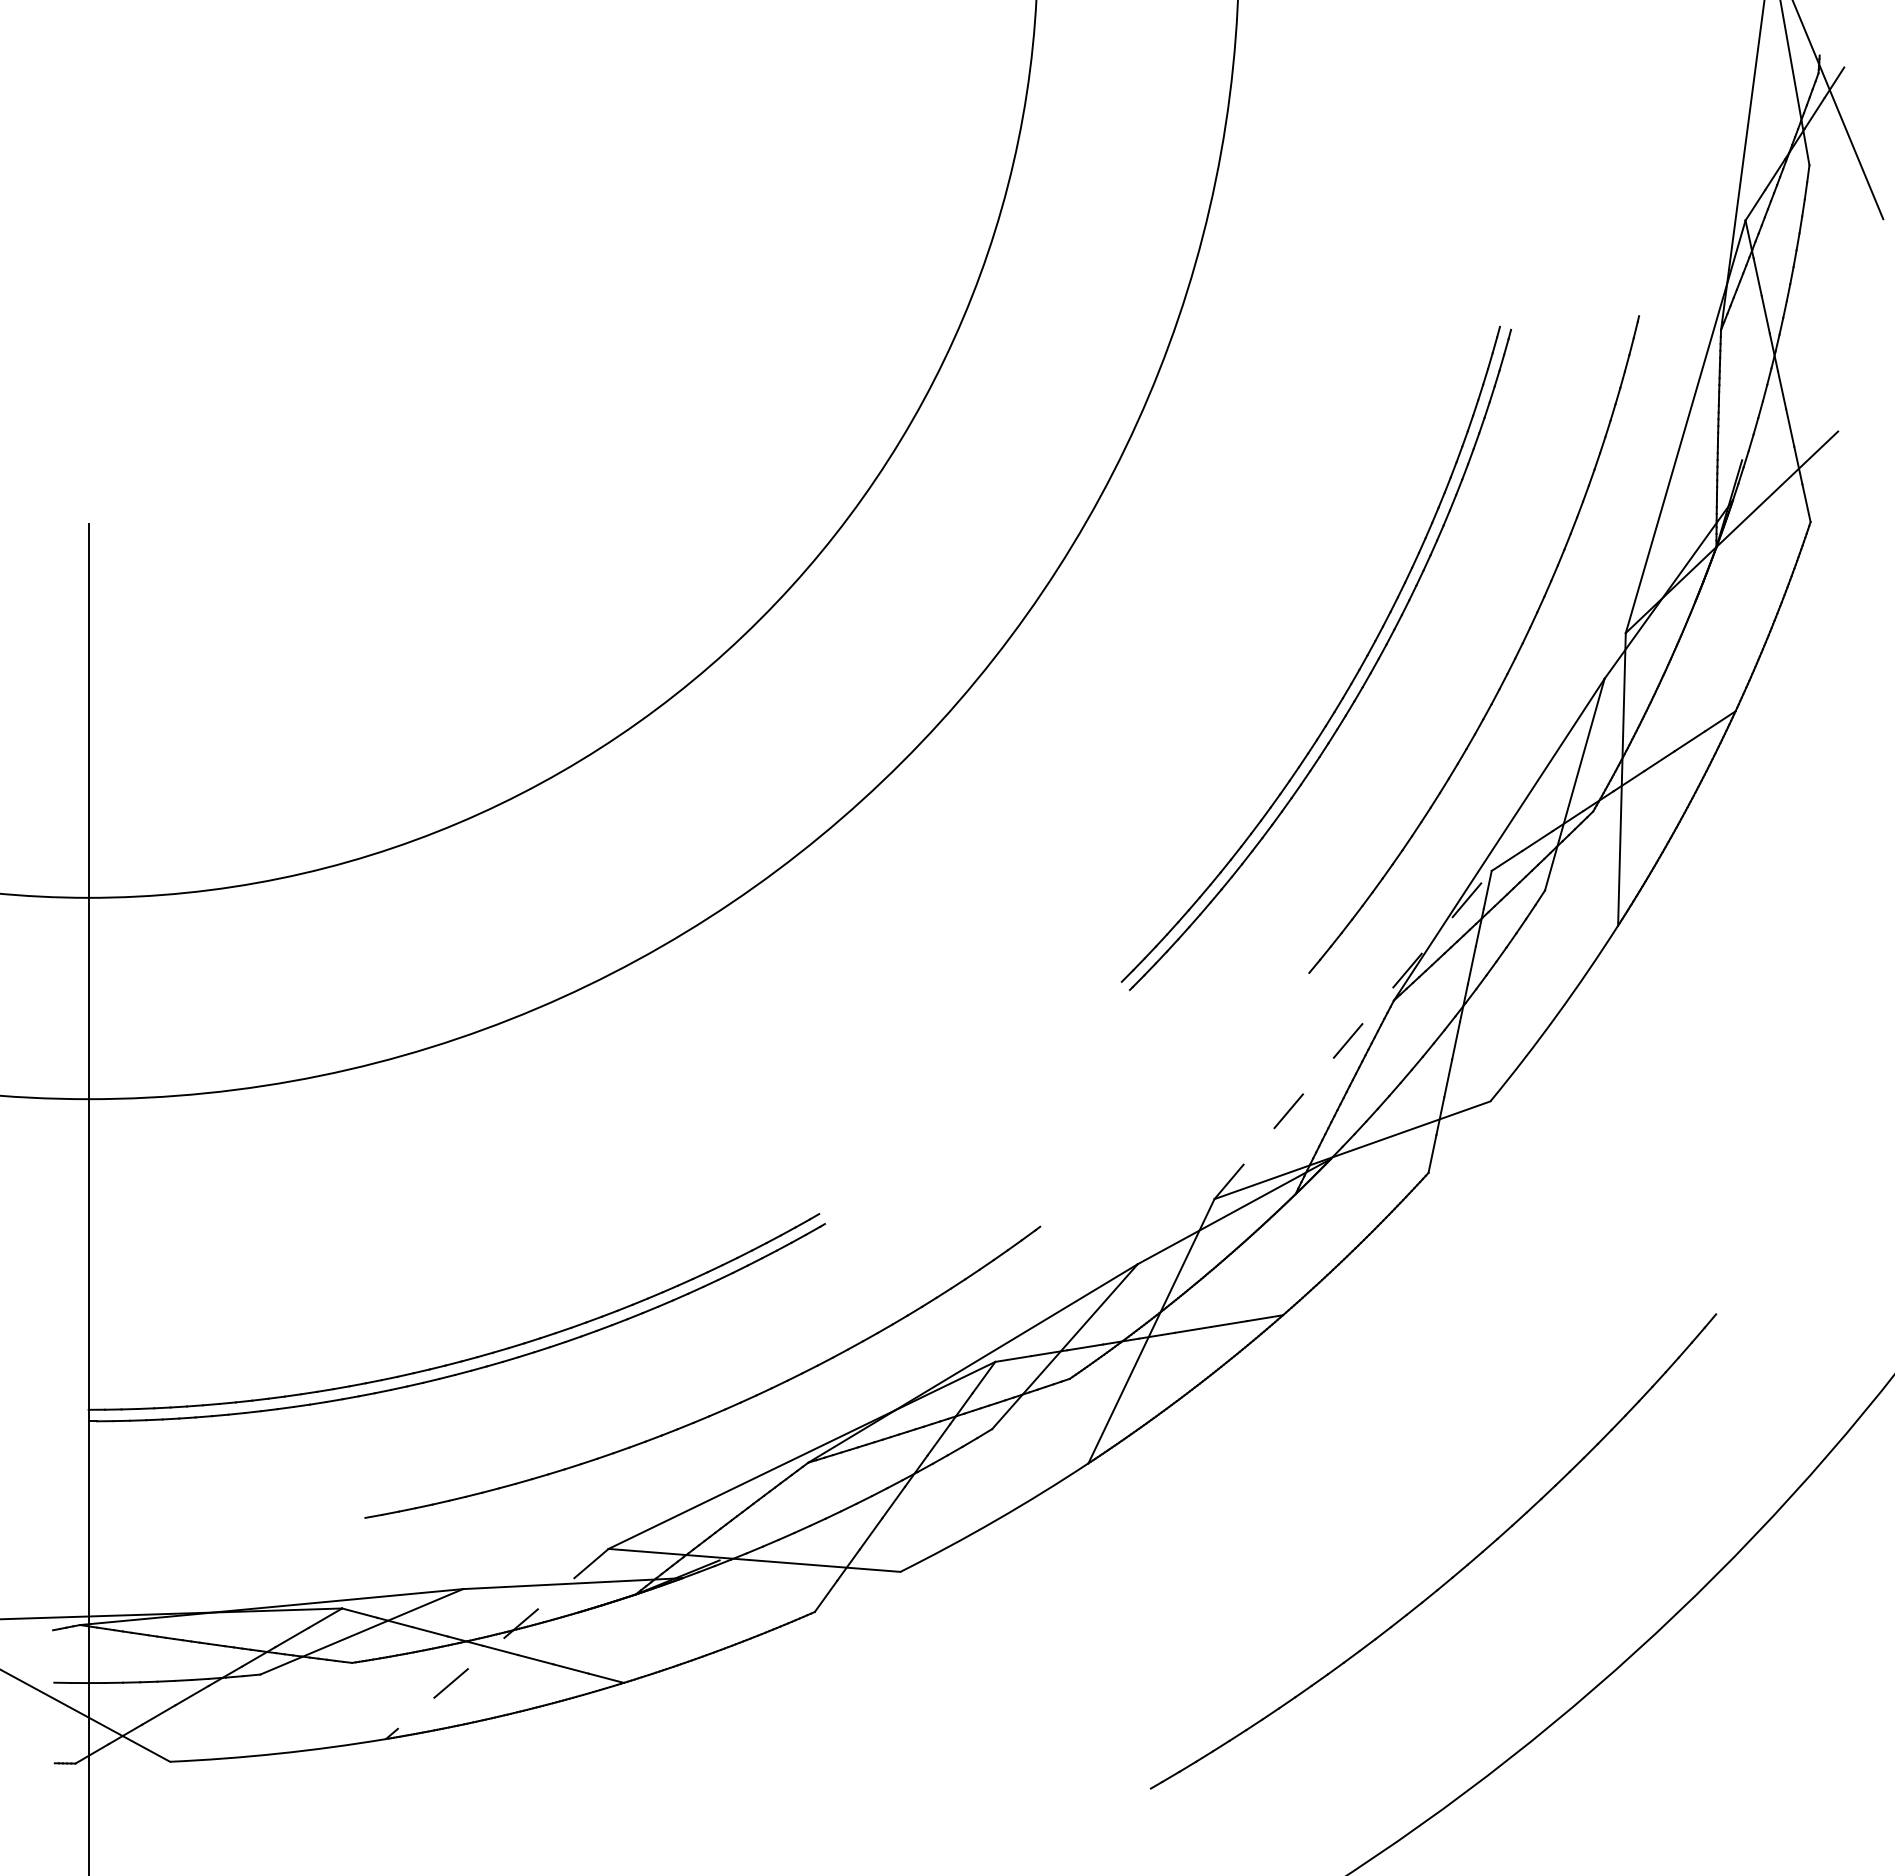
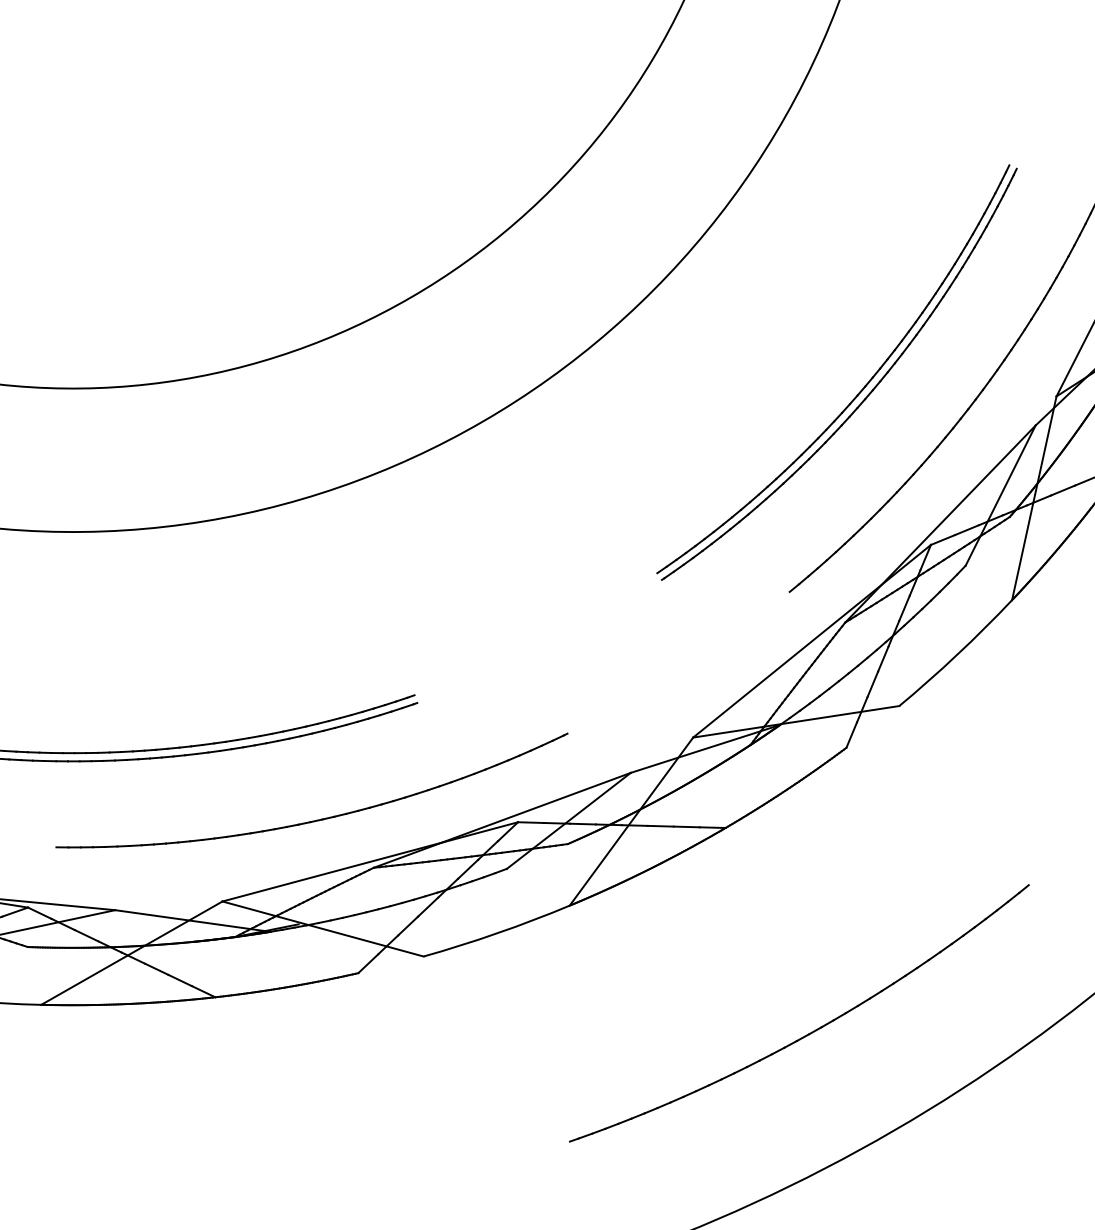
line: (1353, 1035) -> (812, 641), dashed -> solid
line: (496, 1644) -> (131, 953), dashed -> solid

